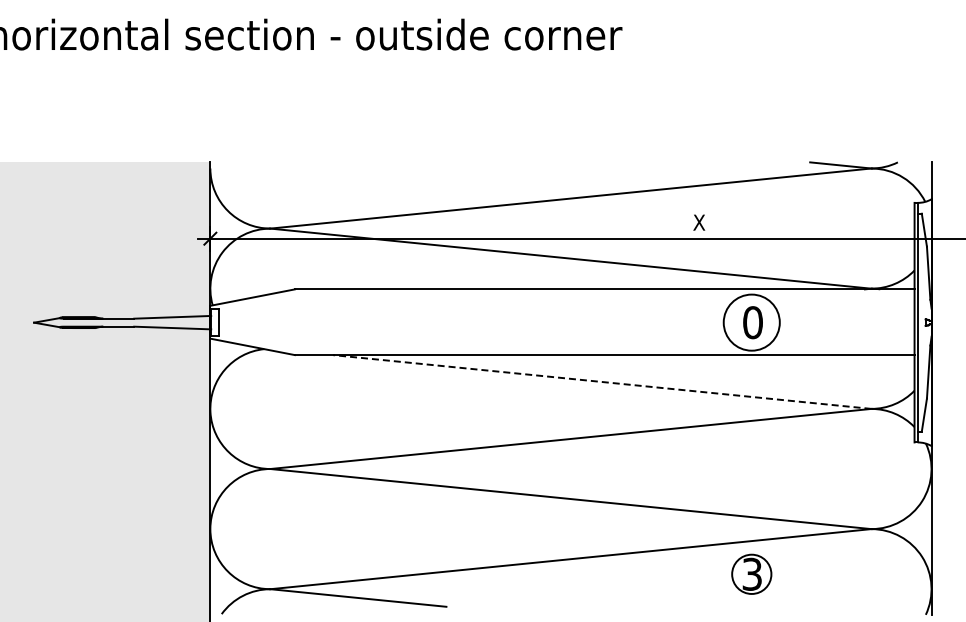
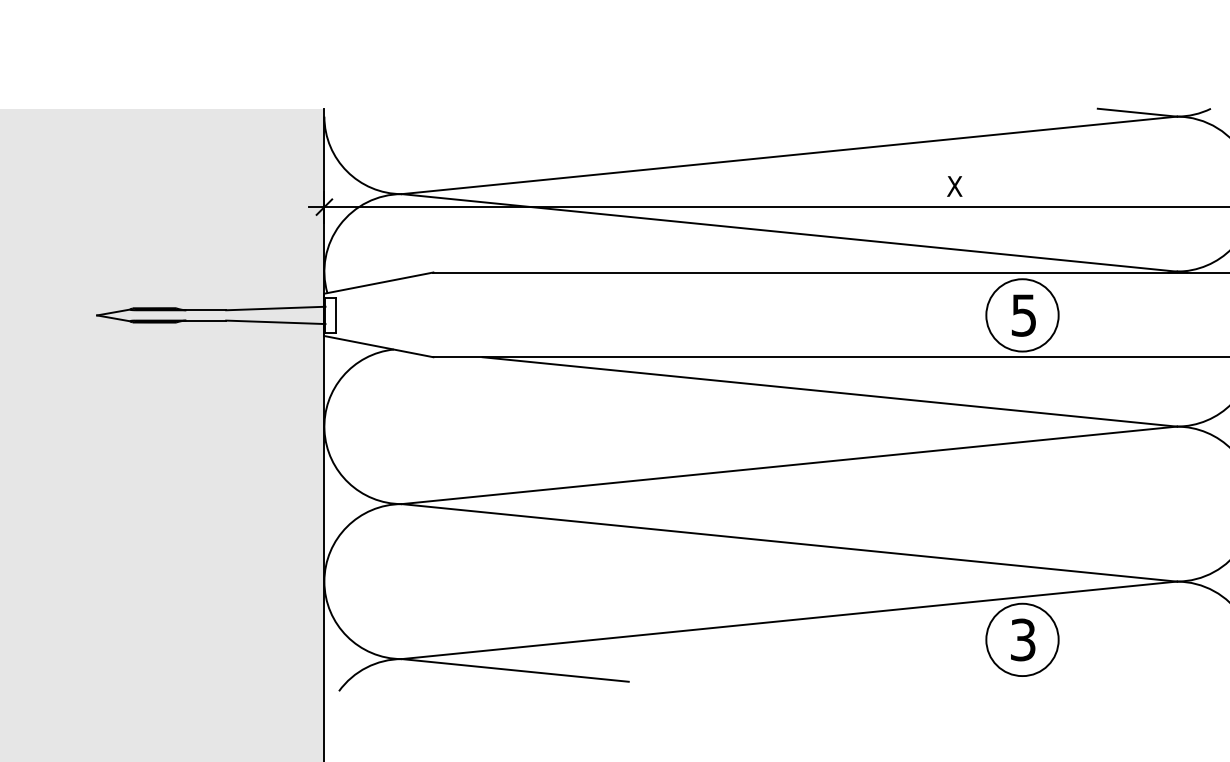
text: (752, 322) -> (1023, 315), 0 -> 5
line: (602, 382) -> (830, 392), dashed -> solid
circle: (751, 574) -> (1022, 640), size x1.43

